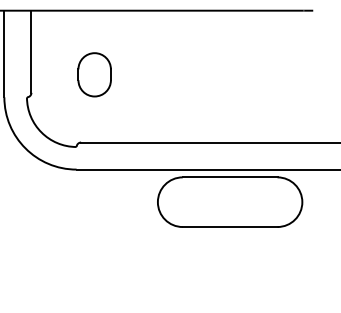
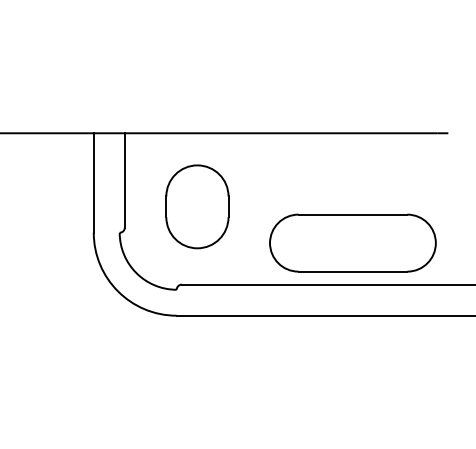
part: (94, 74) -> (197, 206), size x1.67
part: (229, 201) -> (352, 242), moved

